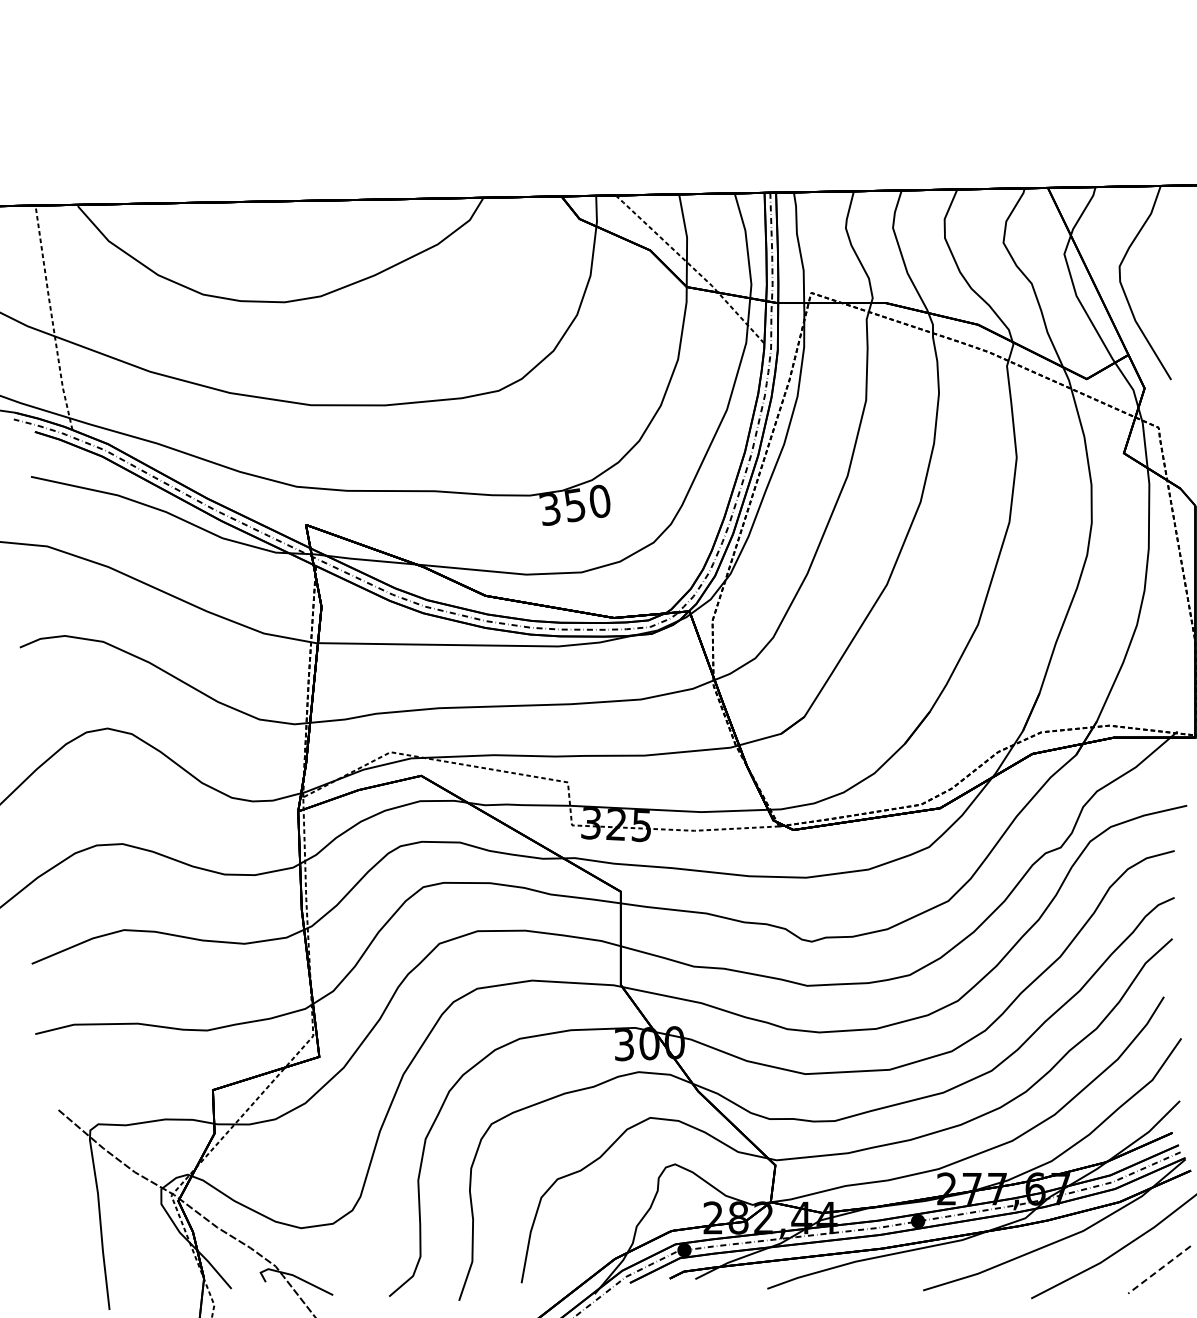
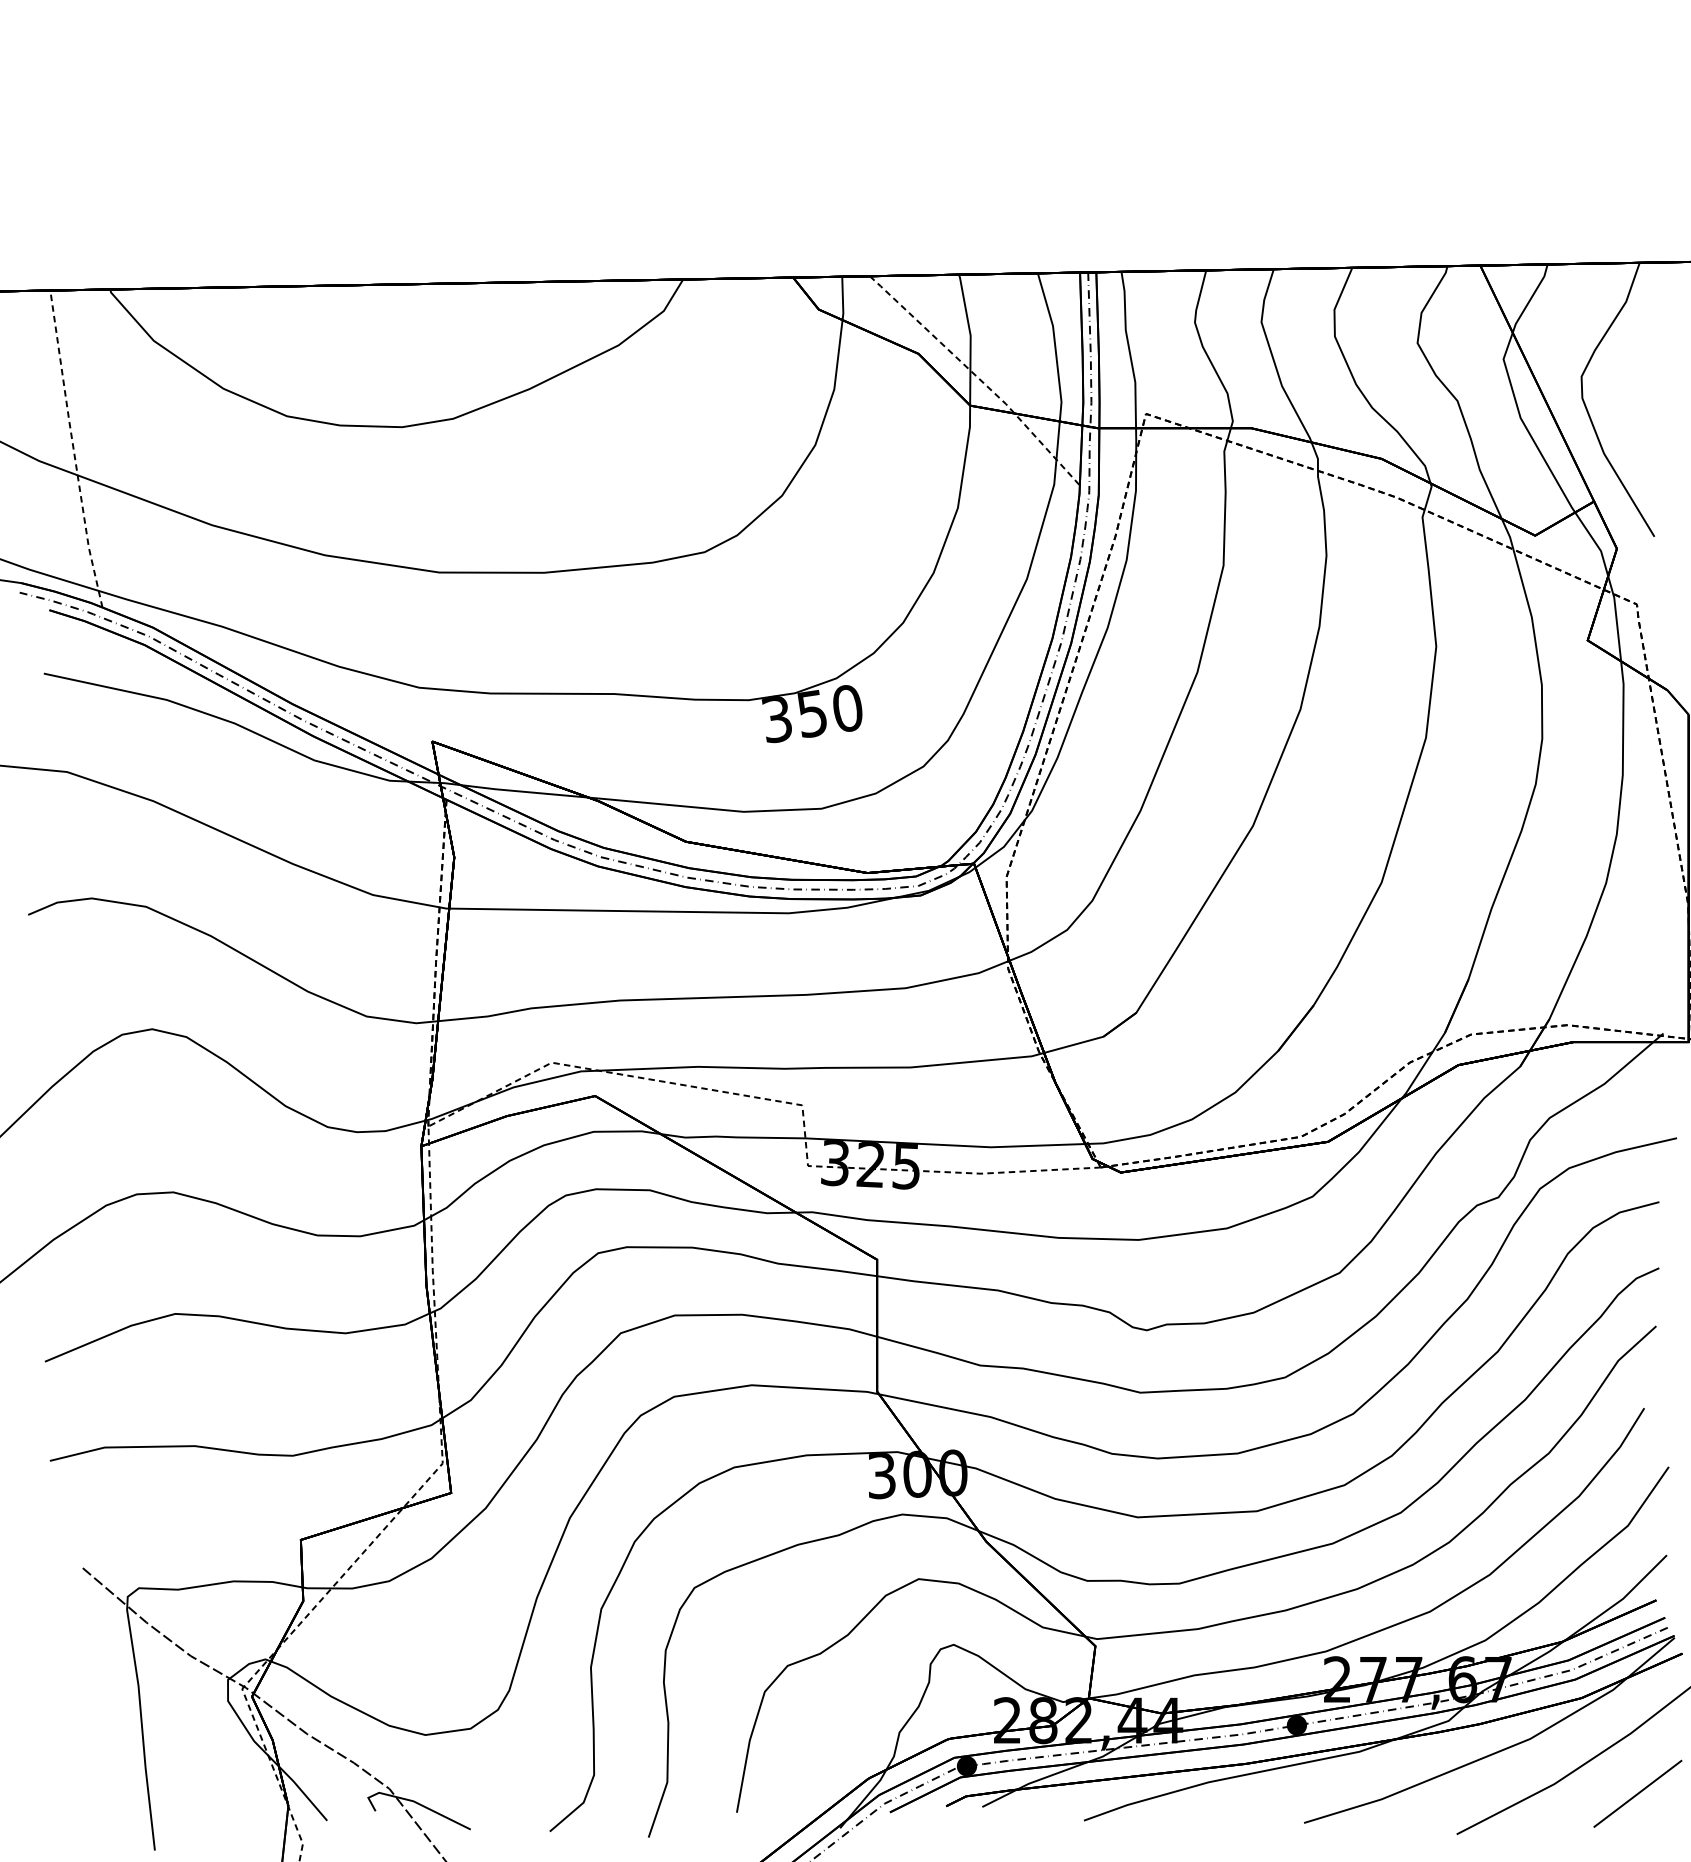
line: (1159, 1270) -> (1637, 1794), dashed -> solid

